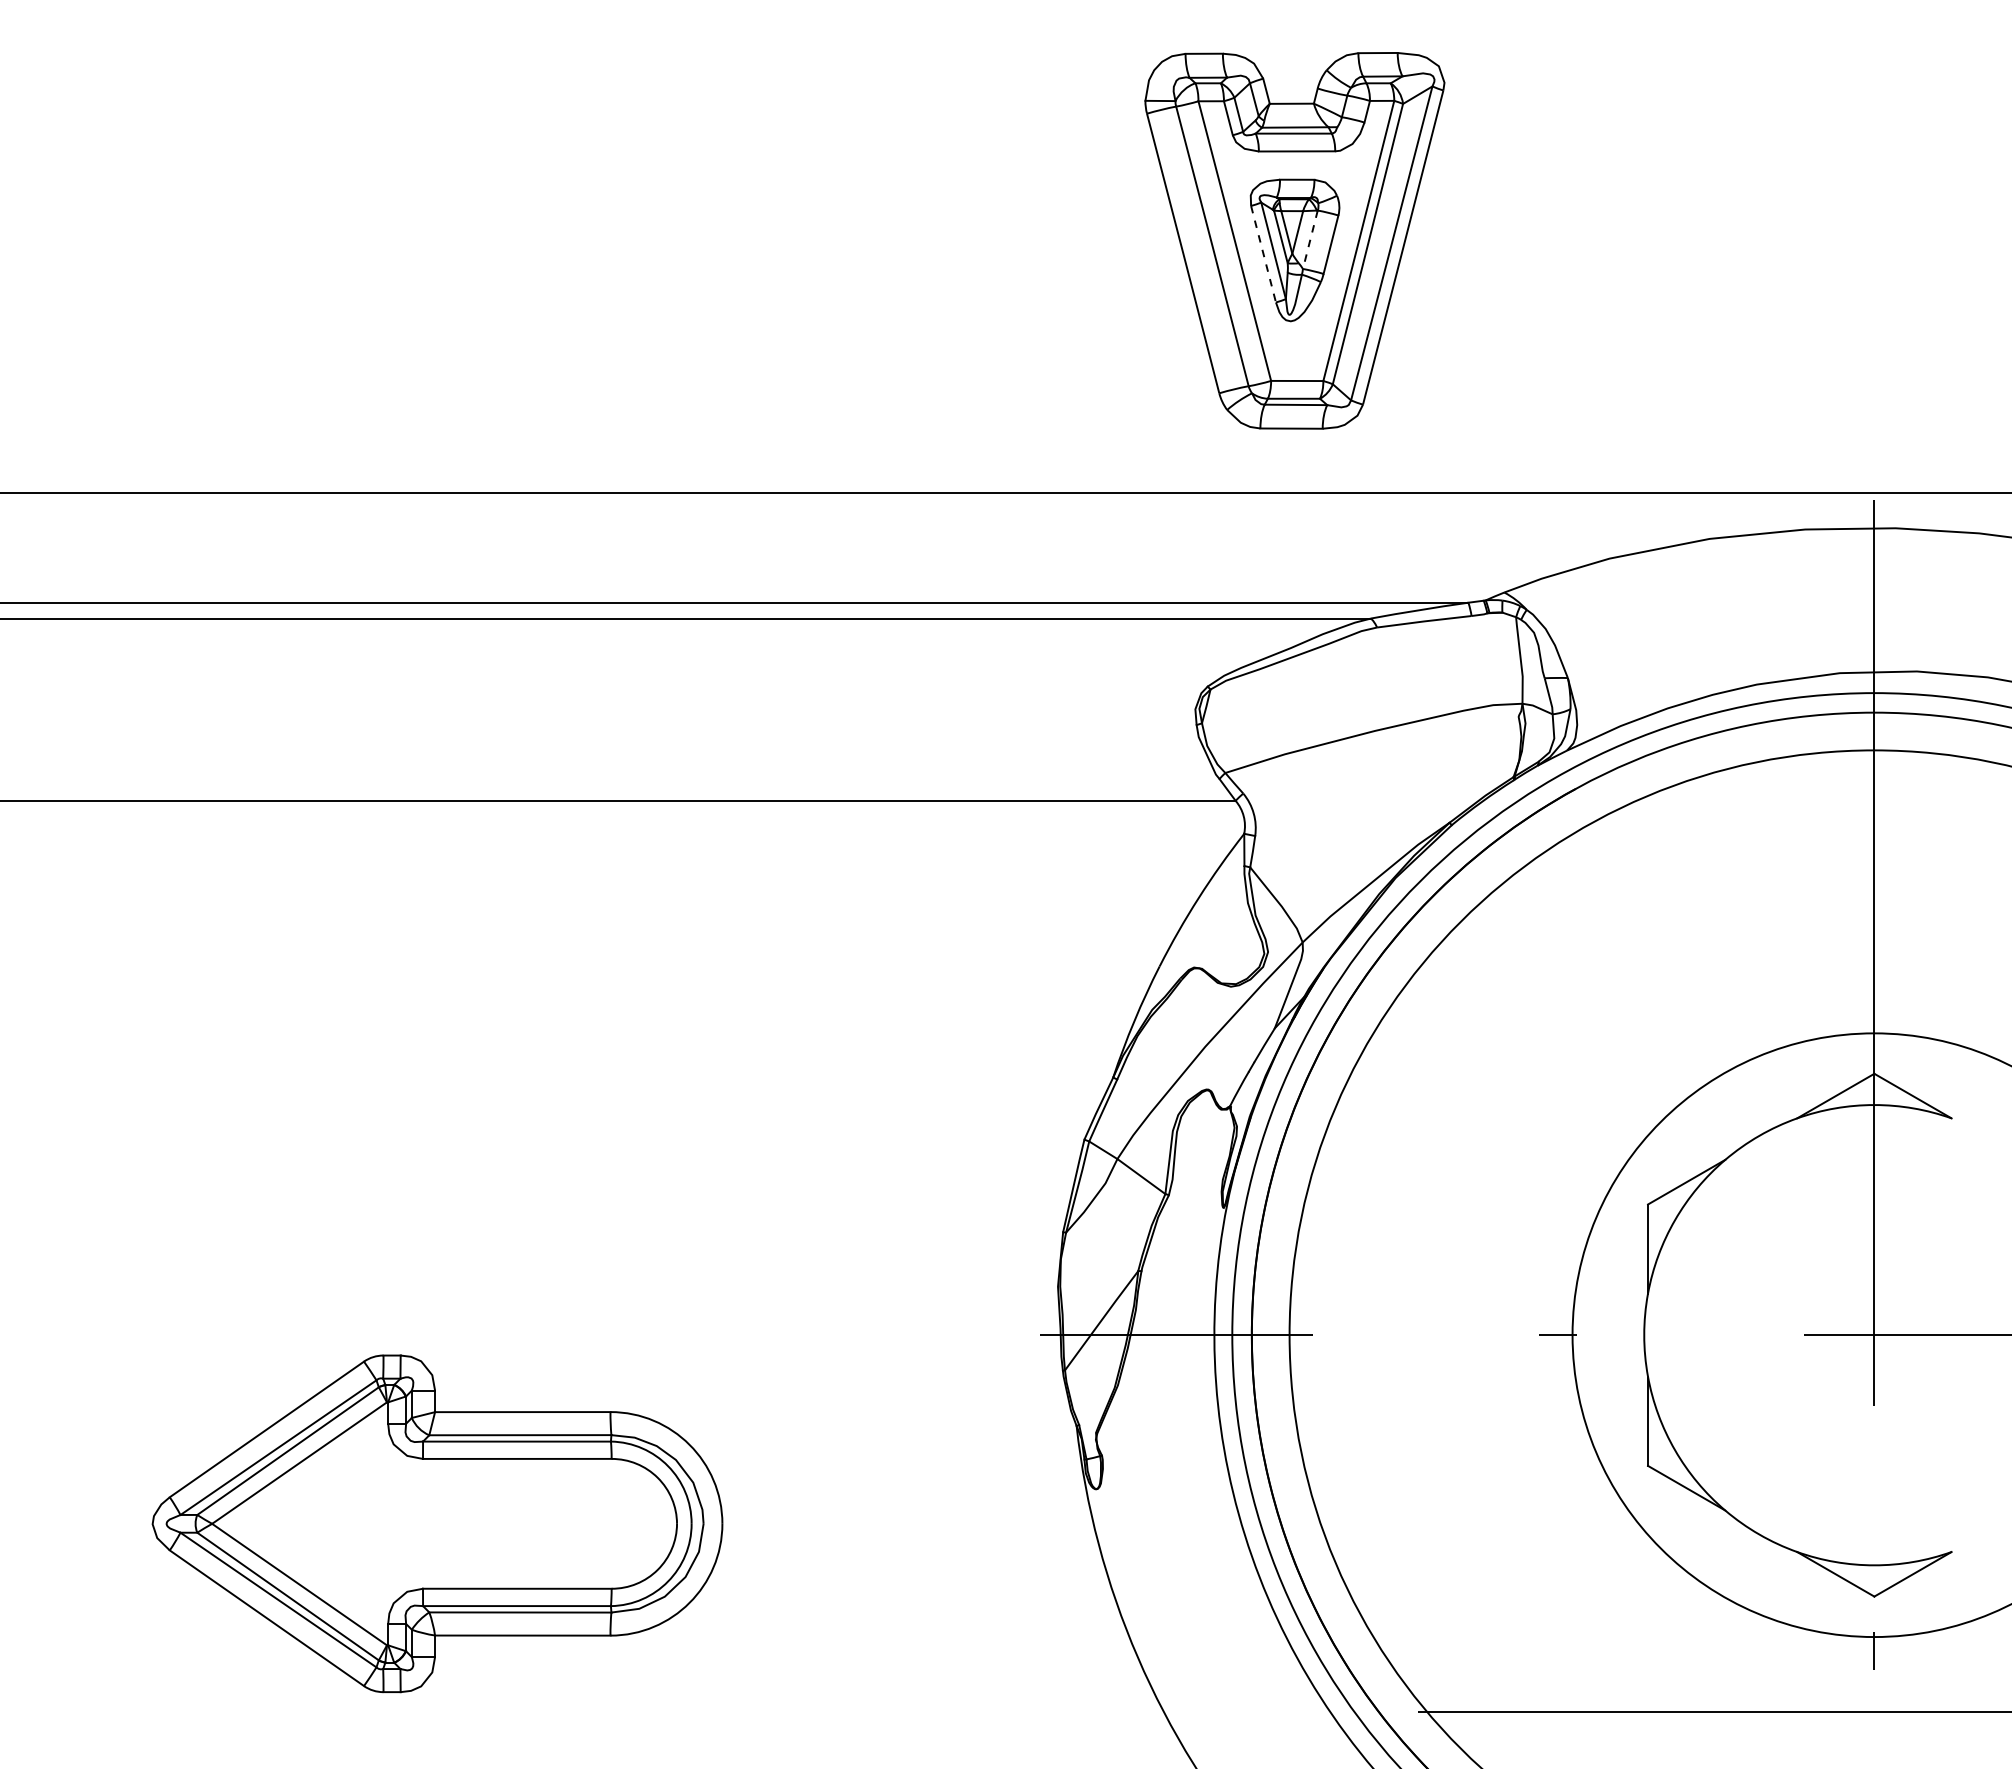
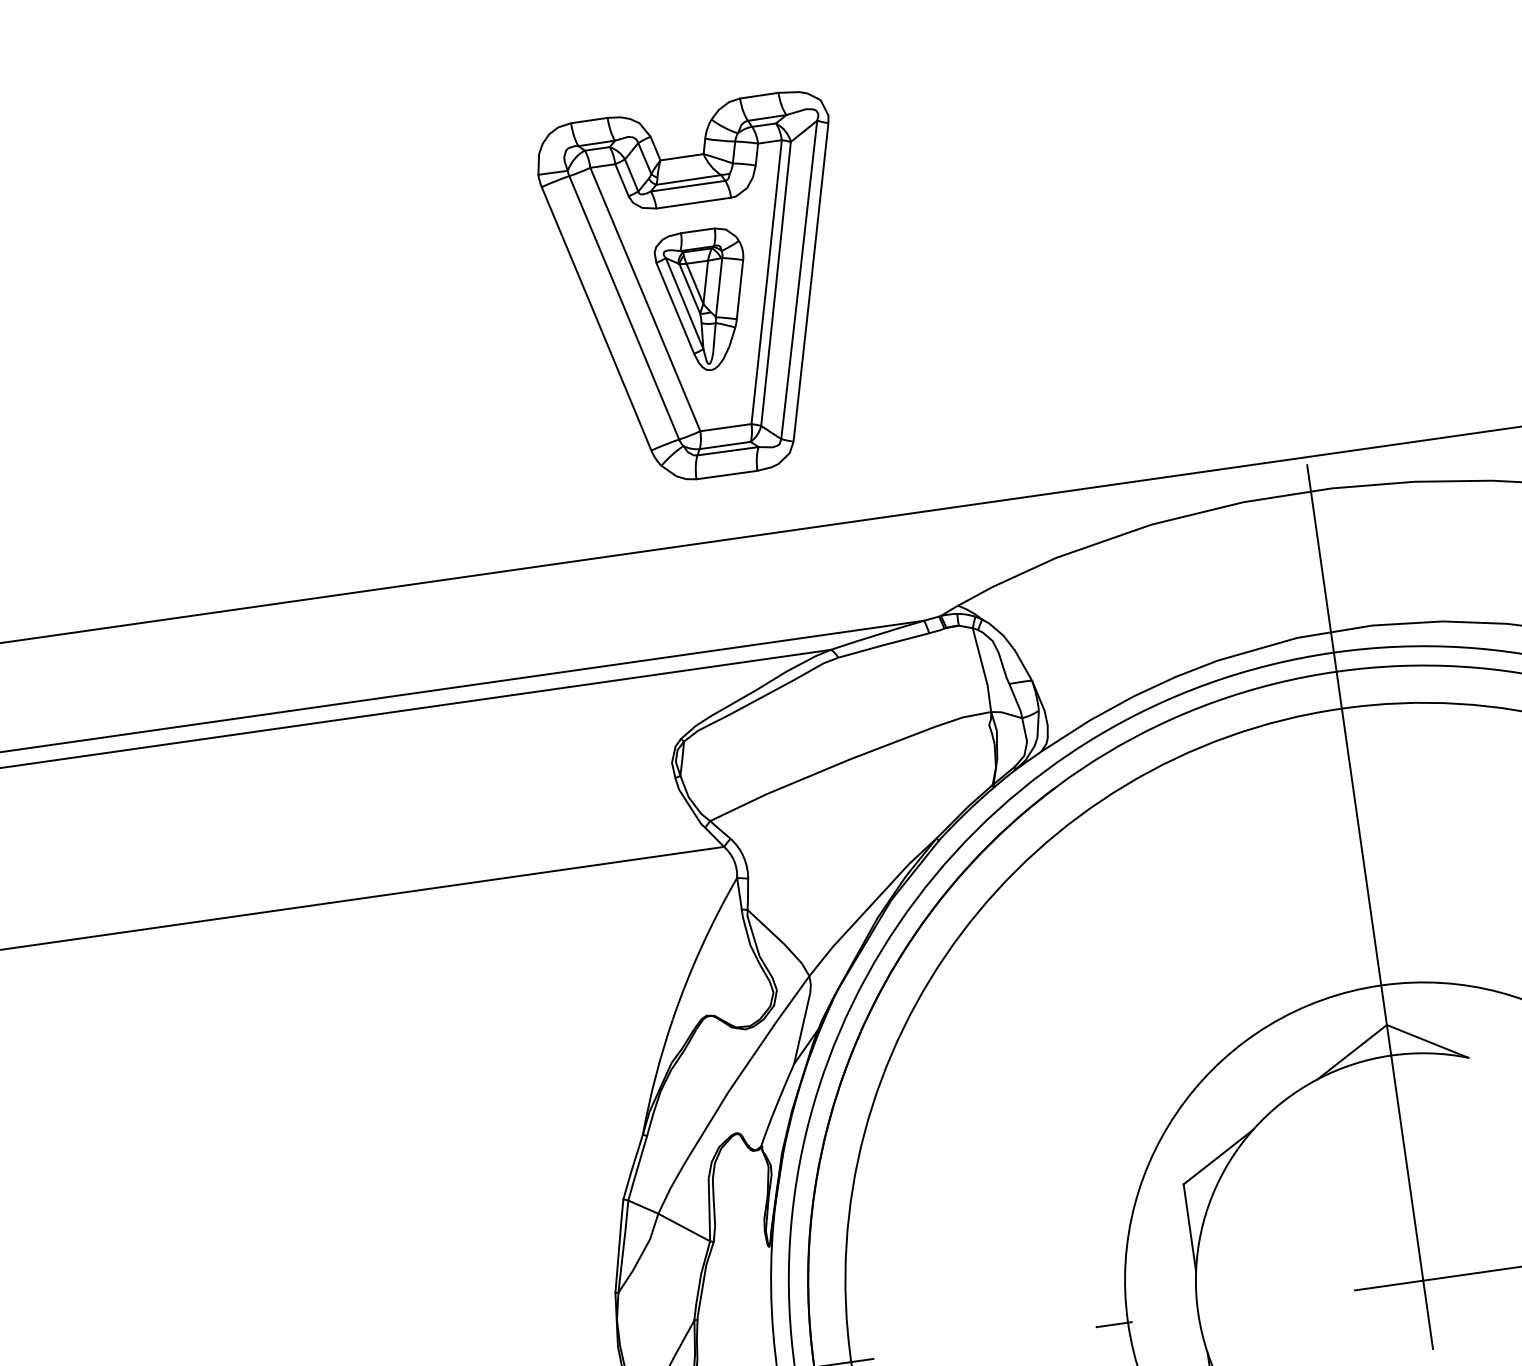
line: (1310, 240) -> (719, 288), dashed -> solid
line: (1263, 254) -> (675, 308), dashed -> solid

